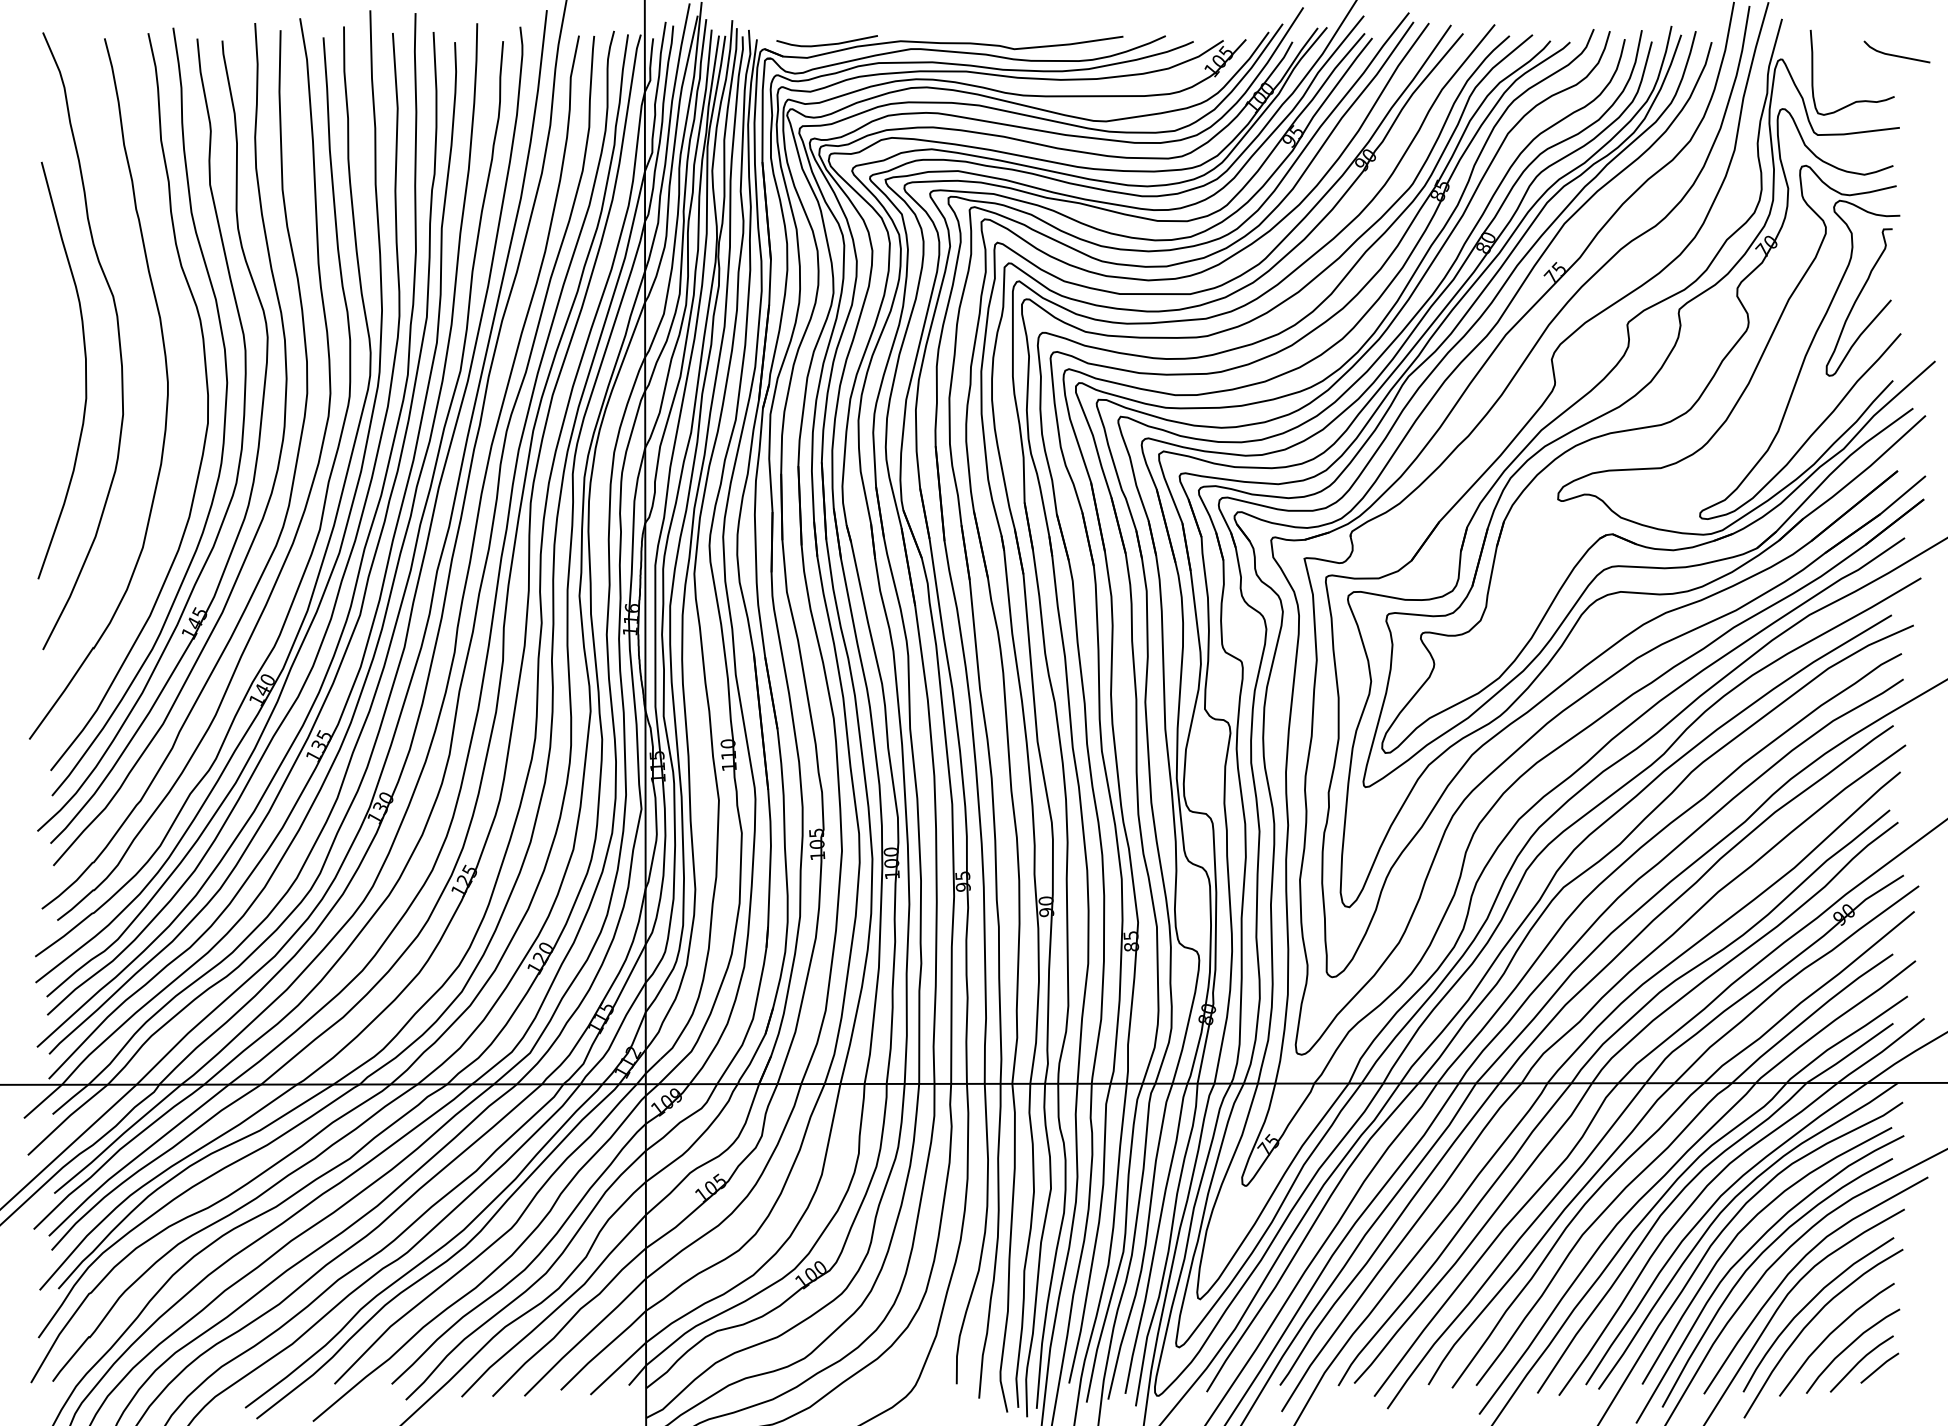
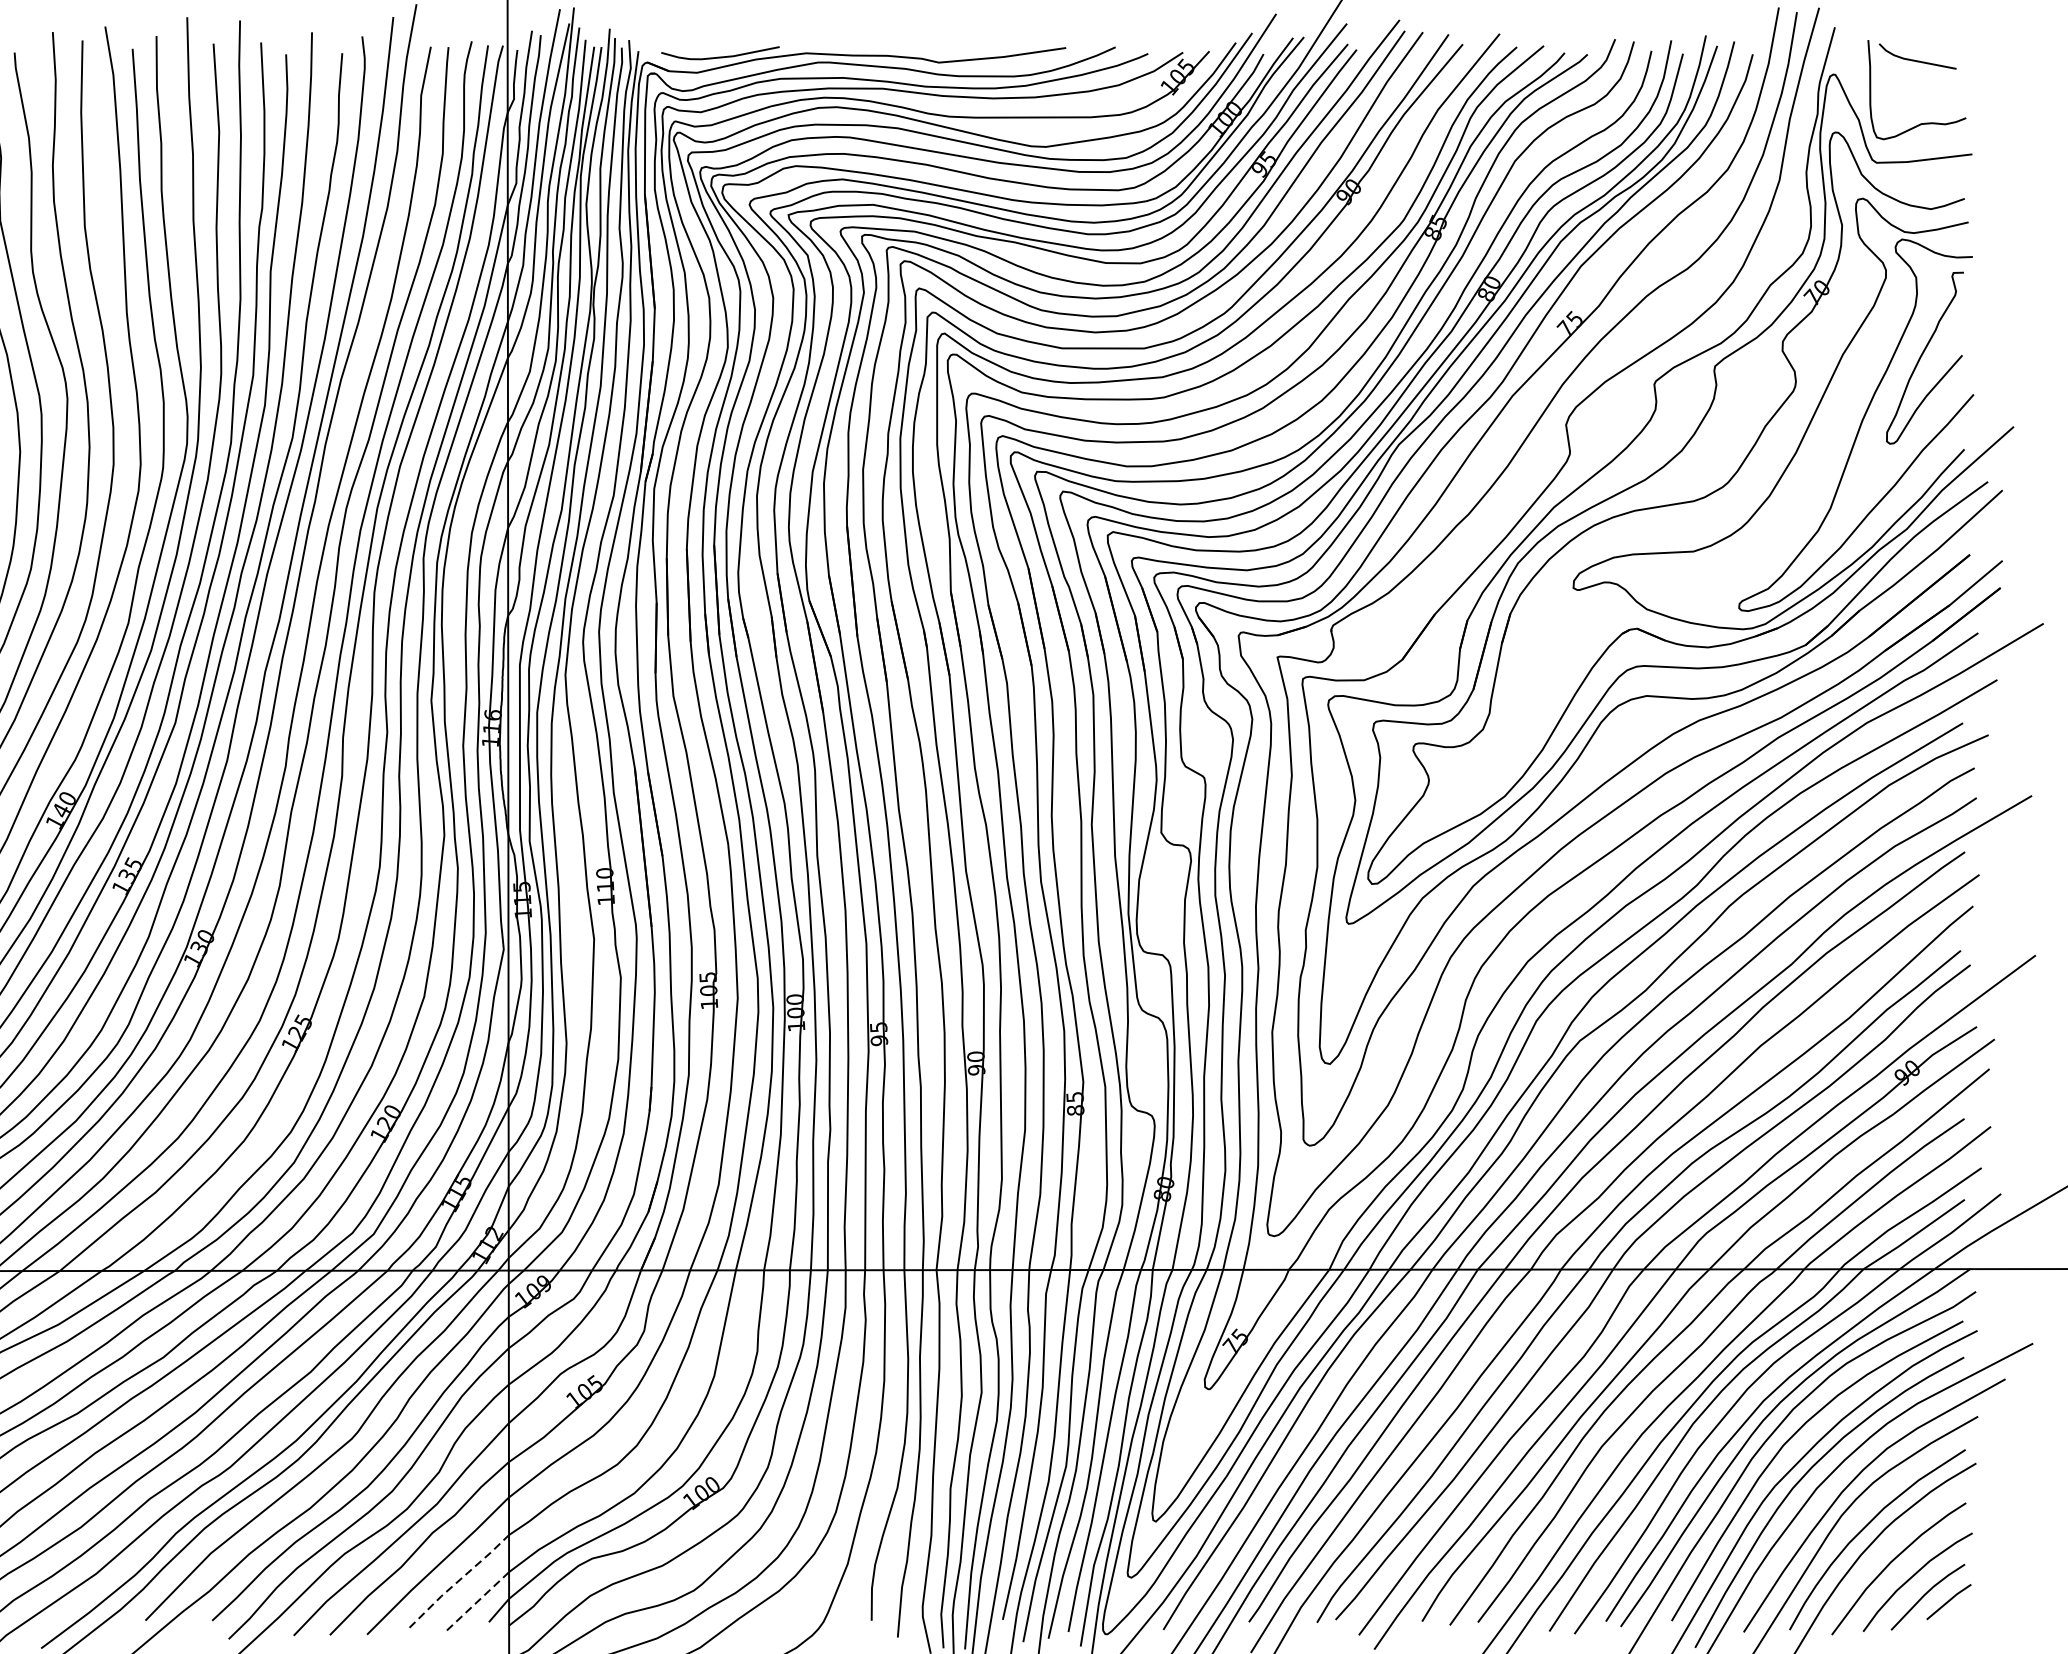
line: (1895, 54) -> (1915, 59), moved
line: (602, 1350) -> (458, 1581), solid -> dashed
line: (617, 1369) -> (475, 1603), solid -> dashed

